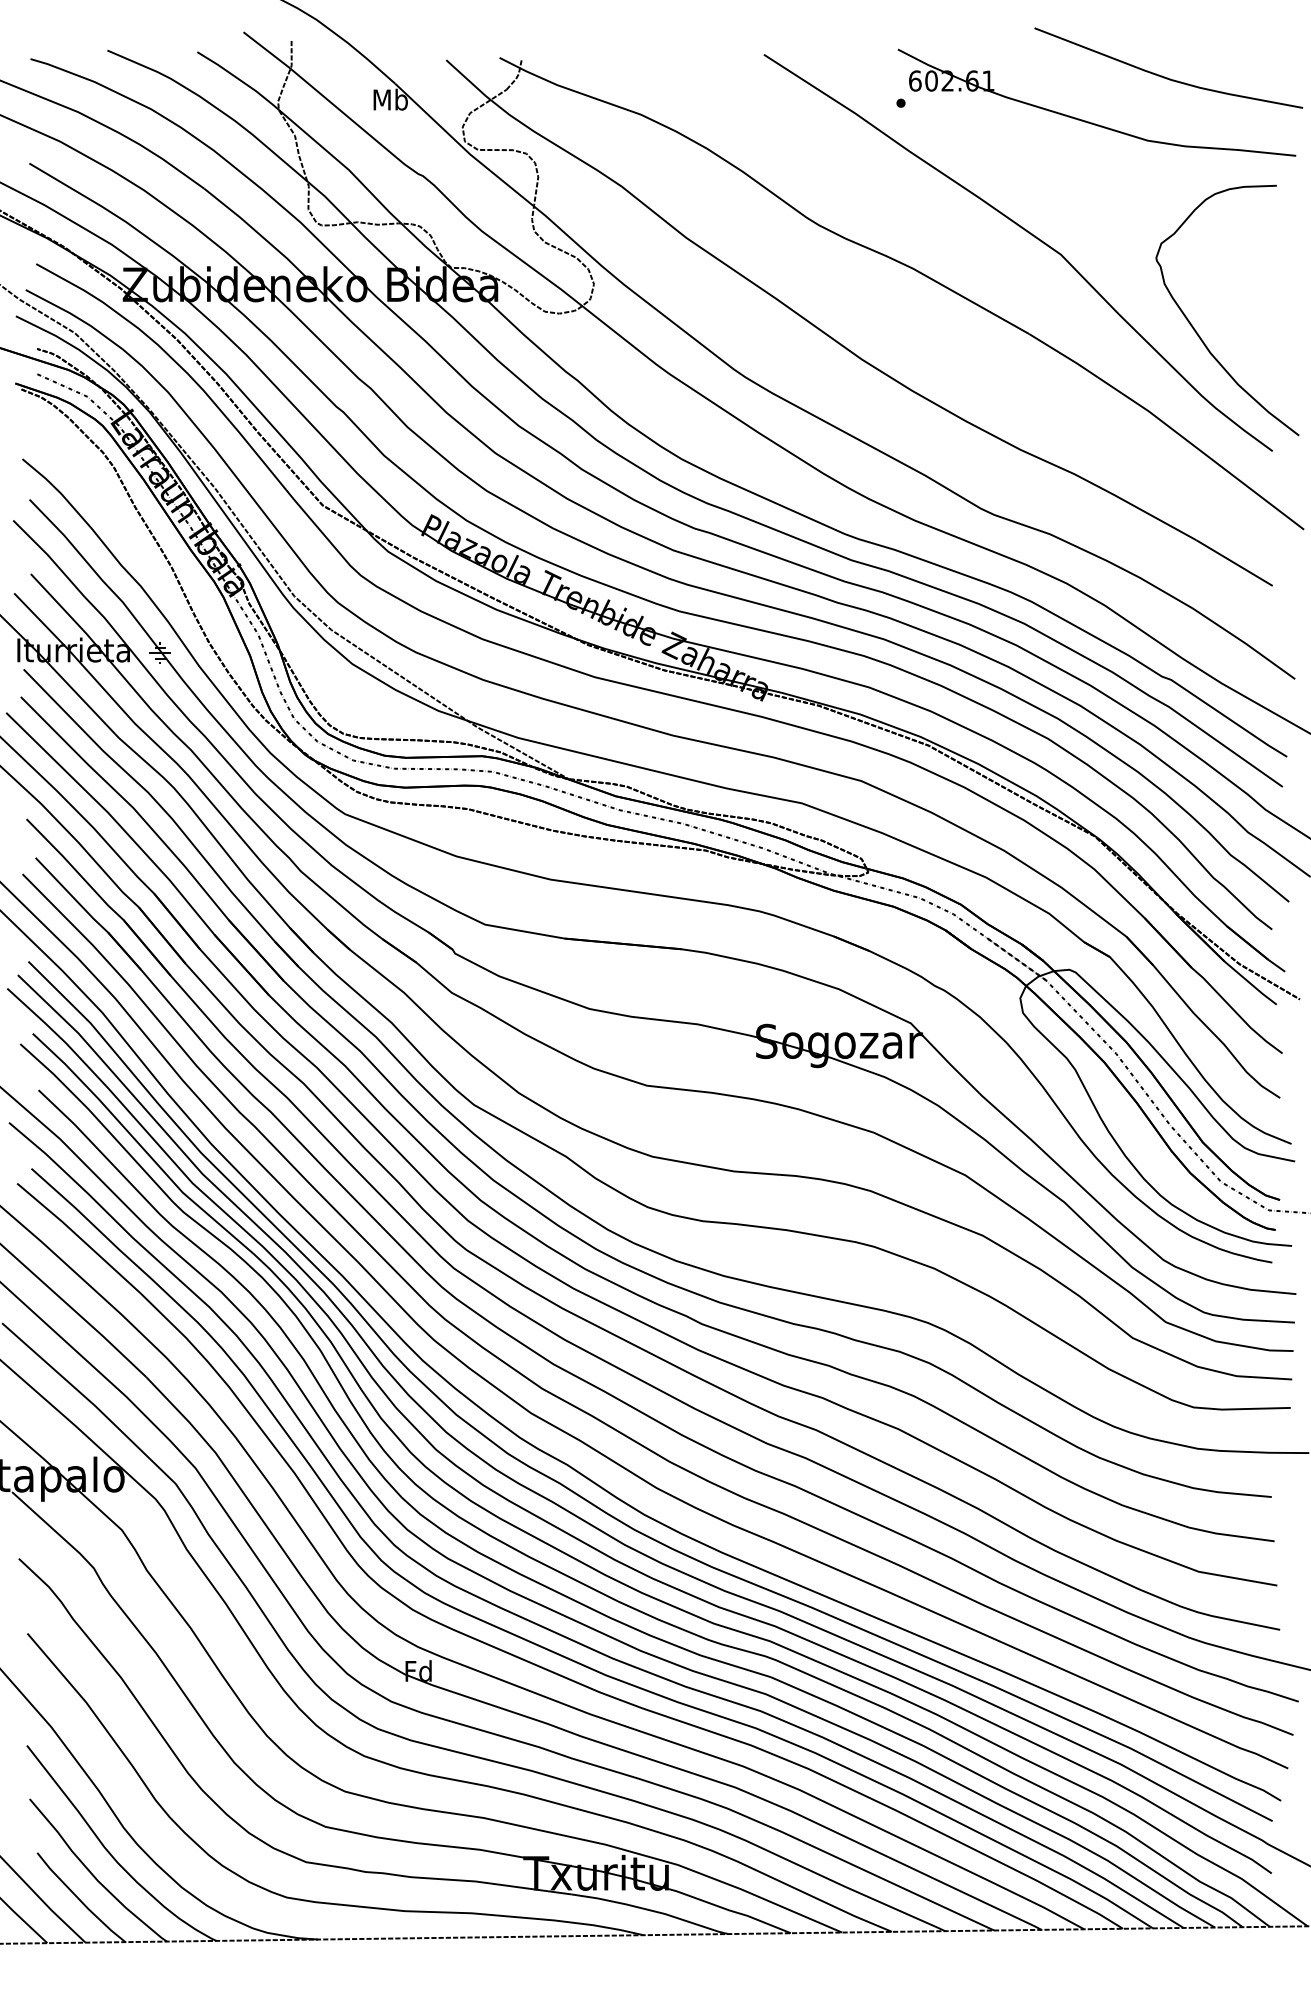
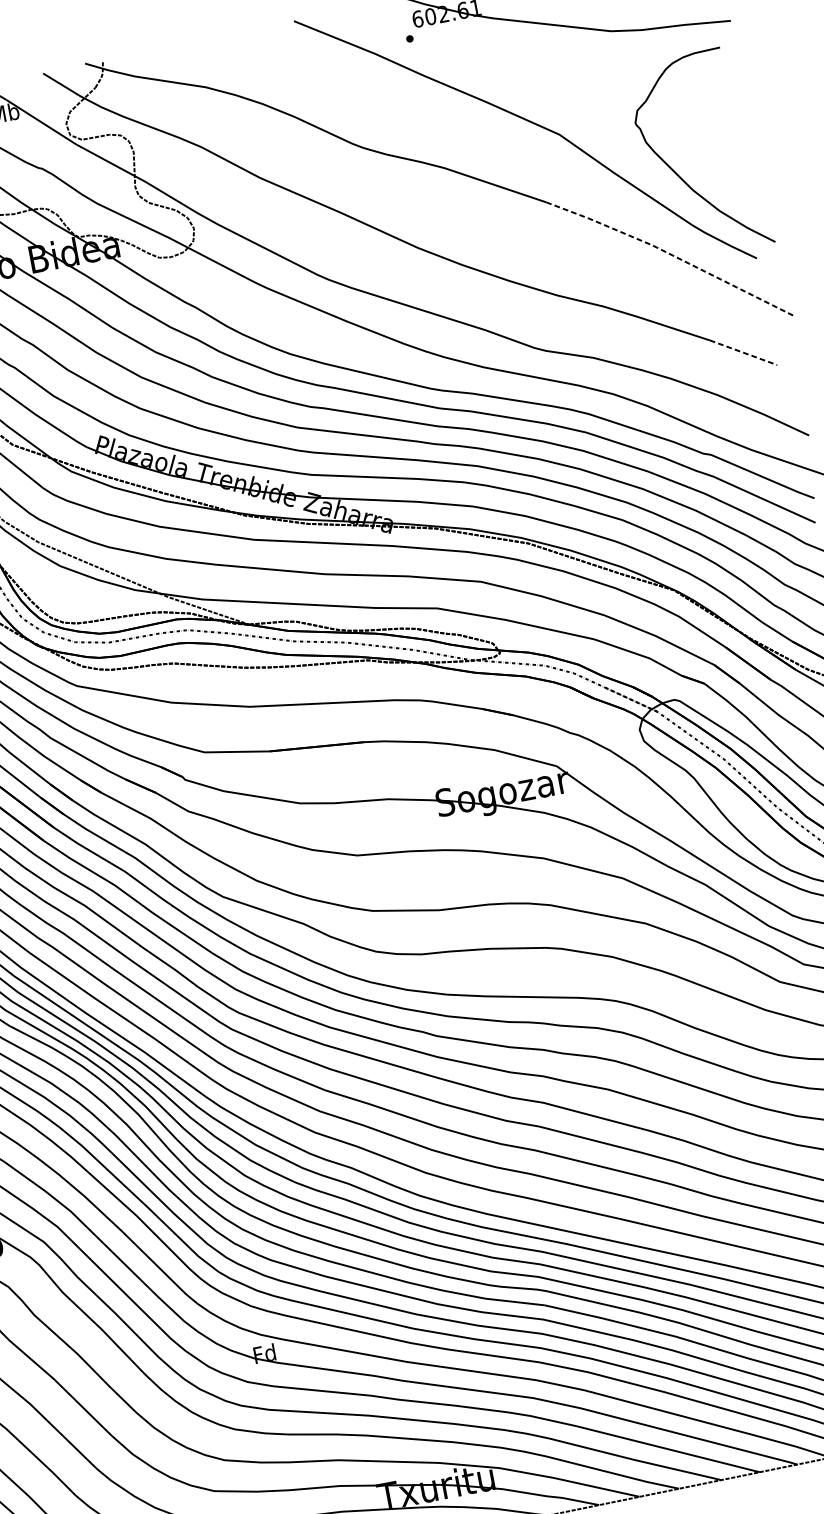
line: (1169, 426) -> (671, 254), solid -> dashed
line: (1234, 563) -> (743, 353), solid -> dashed

